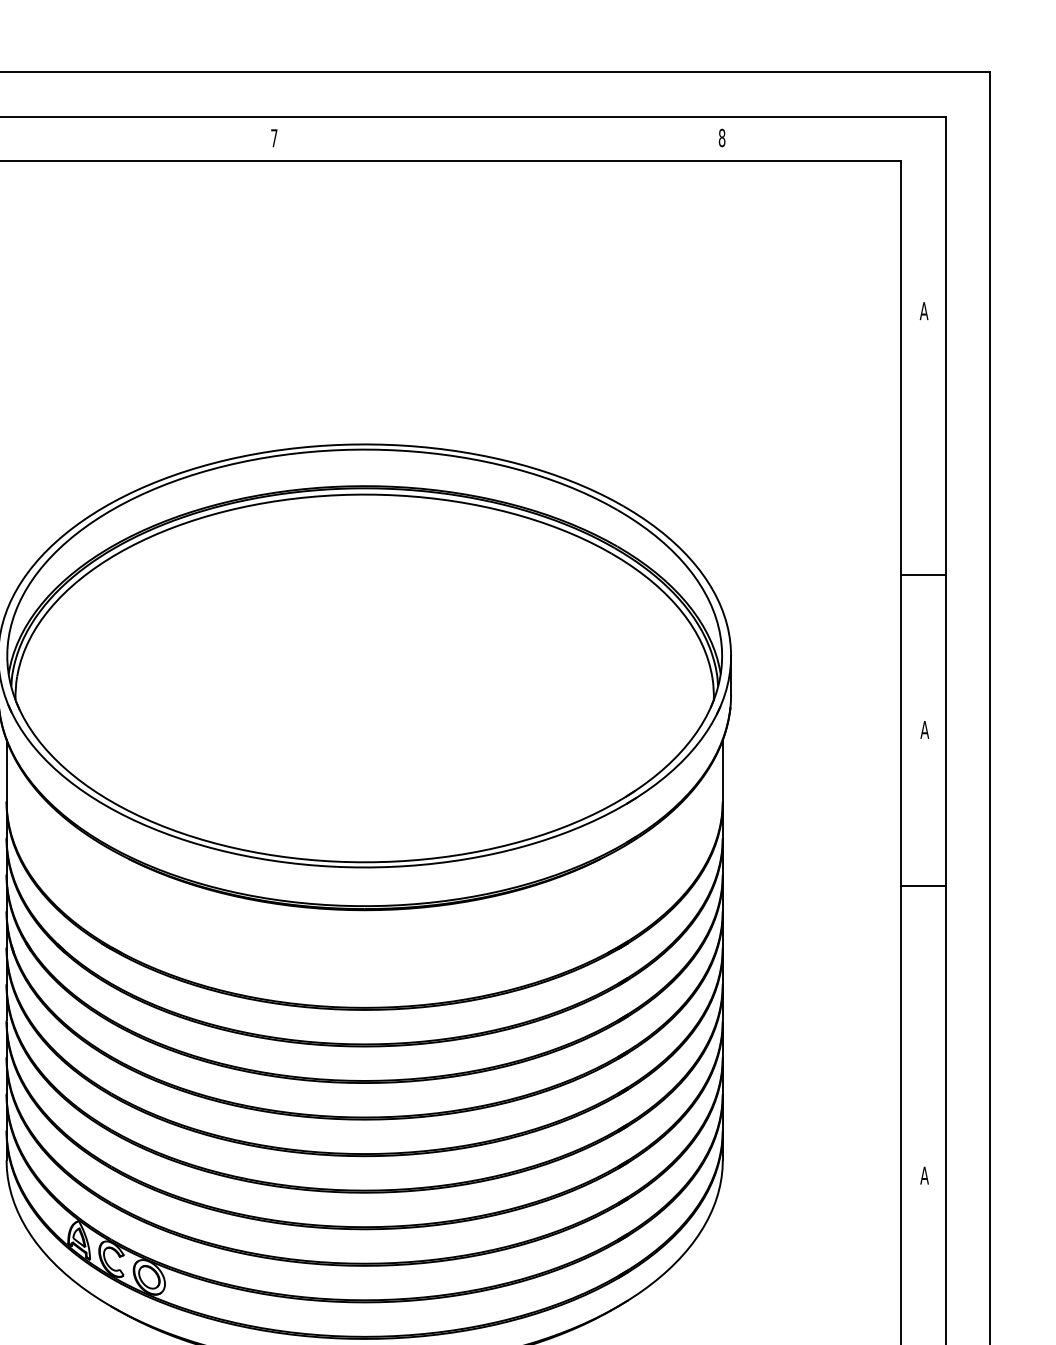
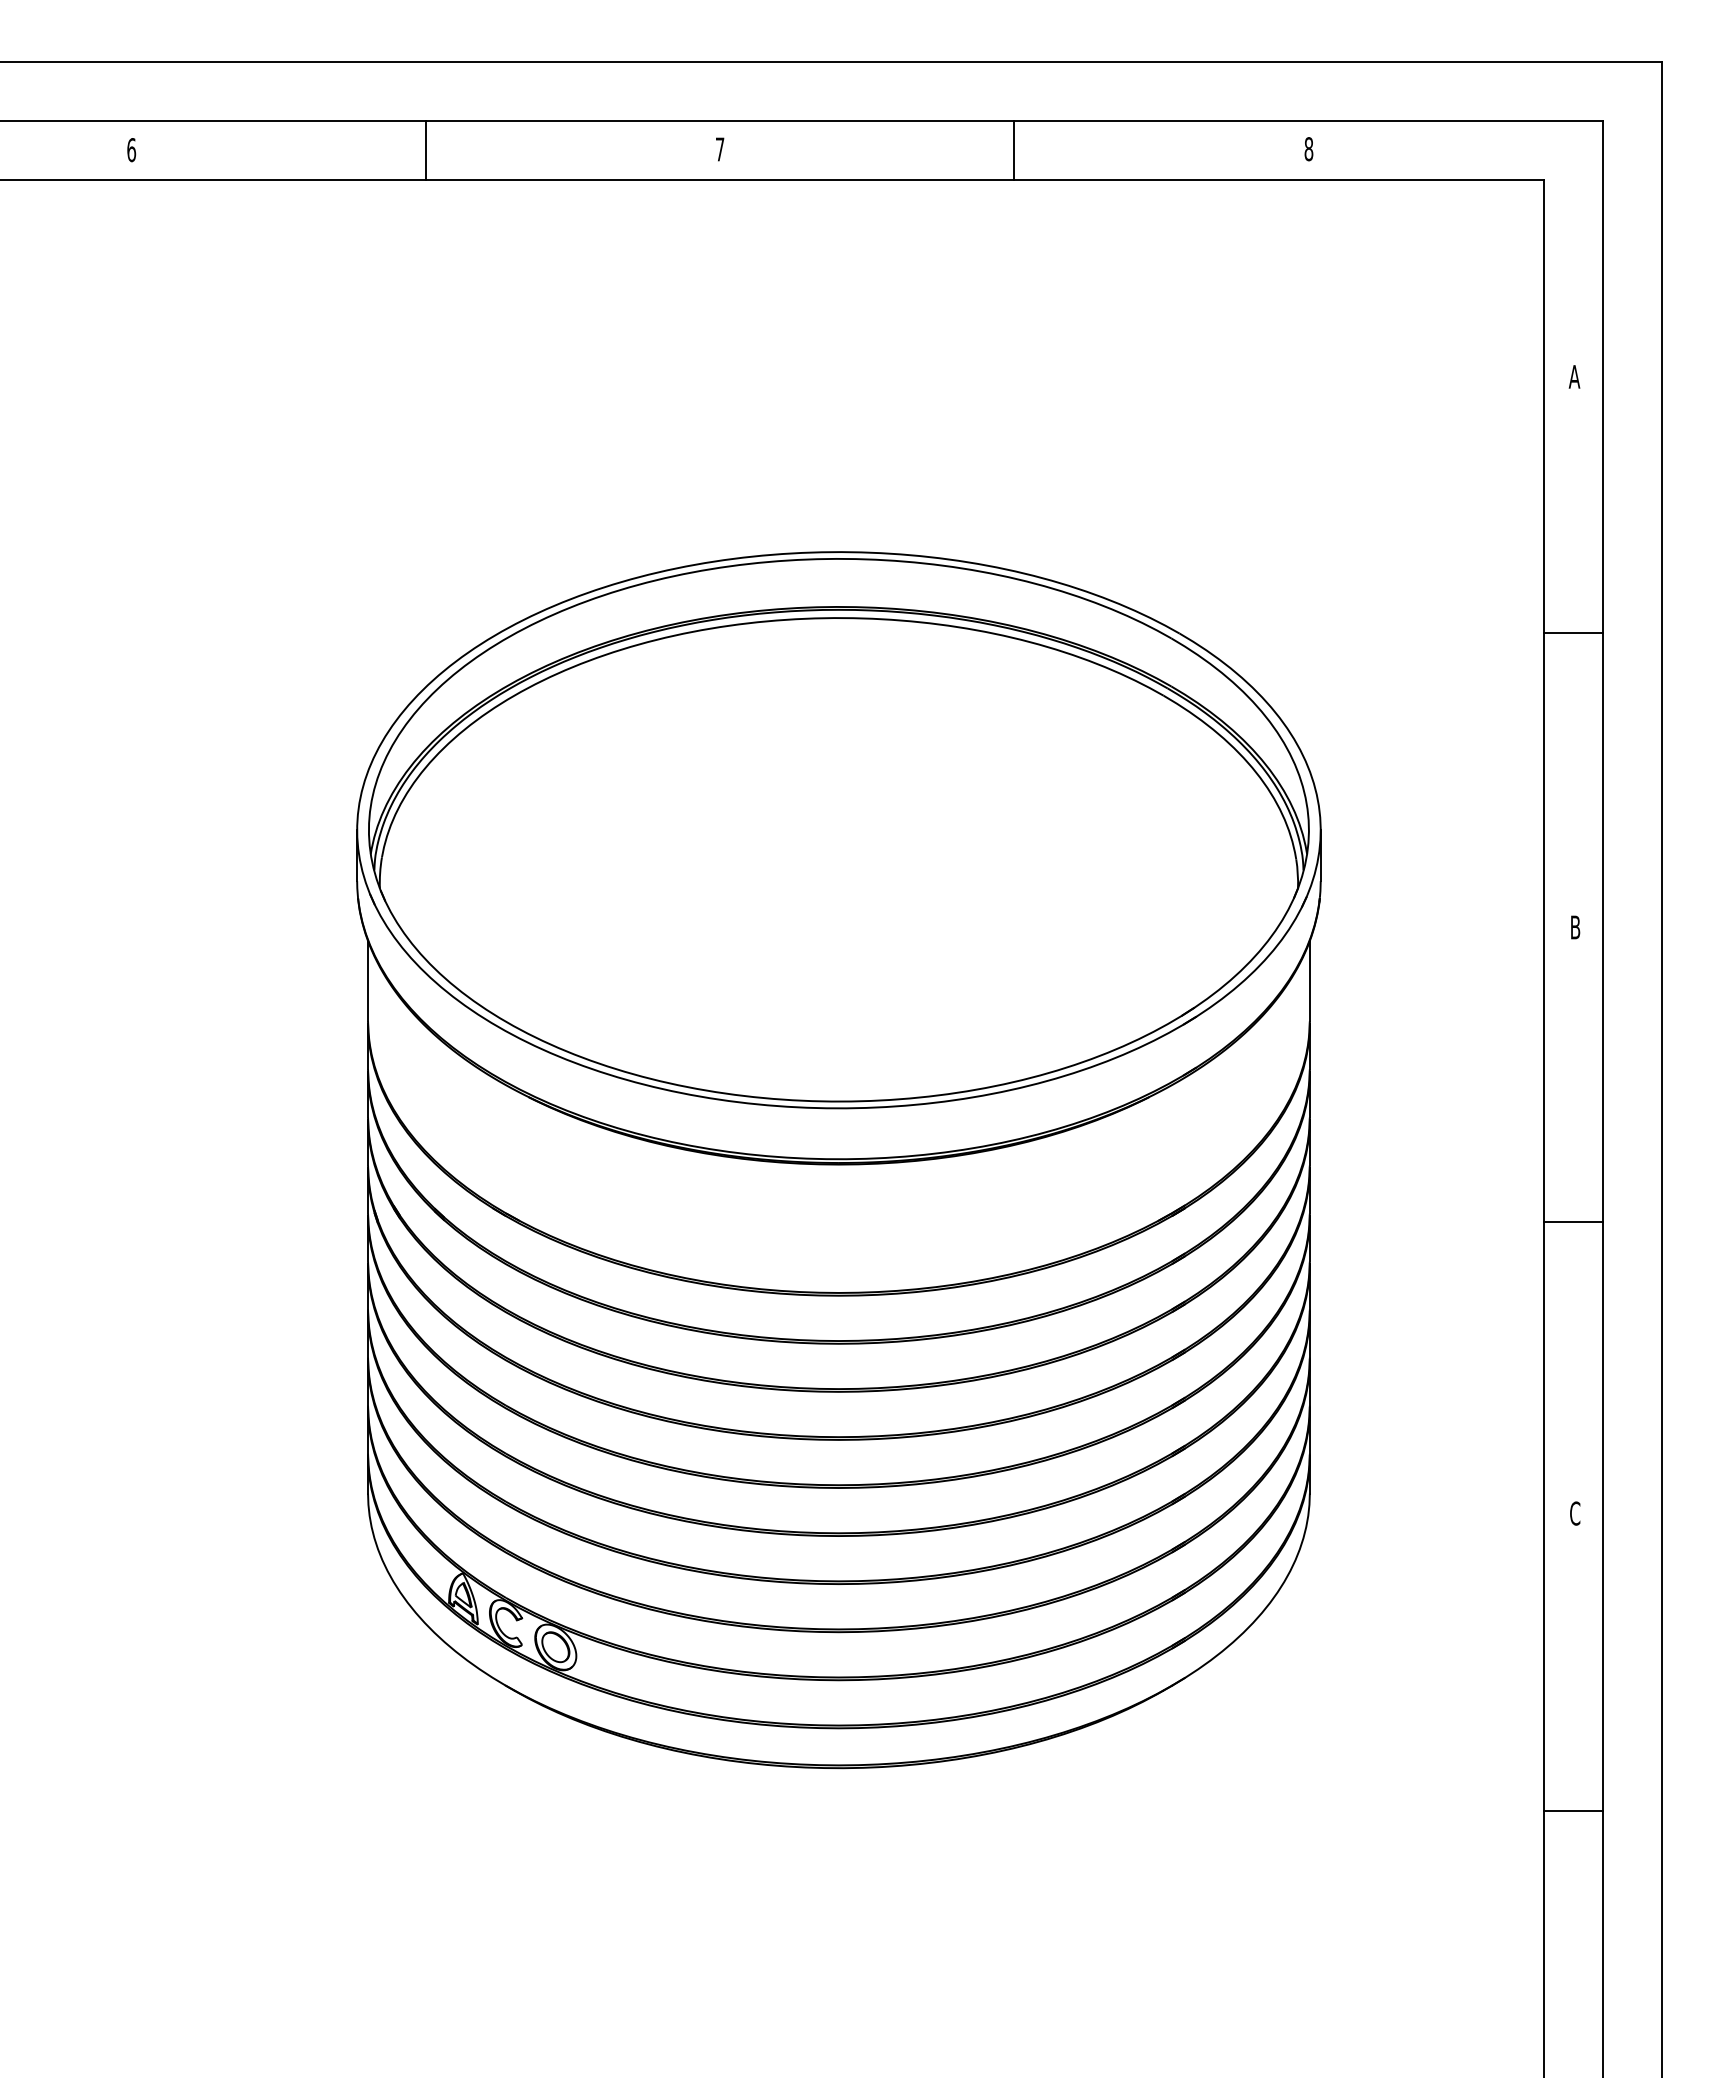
line: (50, 139) -> (425, 150), added
line: (498, 139) -> (1014, 150), added
line: (922, 575) -> (1572, 633), moved
text: (924, 729) -> (1575, 927), A -> B
line: (922, 885) -> (1572, 1221), moved
text: (924, 1175) -> (1574, 1513), A -> C

